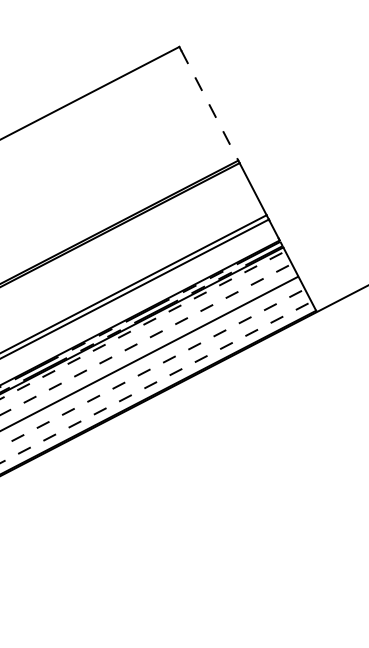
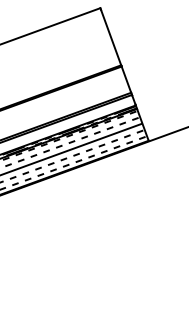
line: (210, 107) -> (111, 38), dashed -> solid

